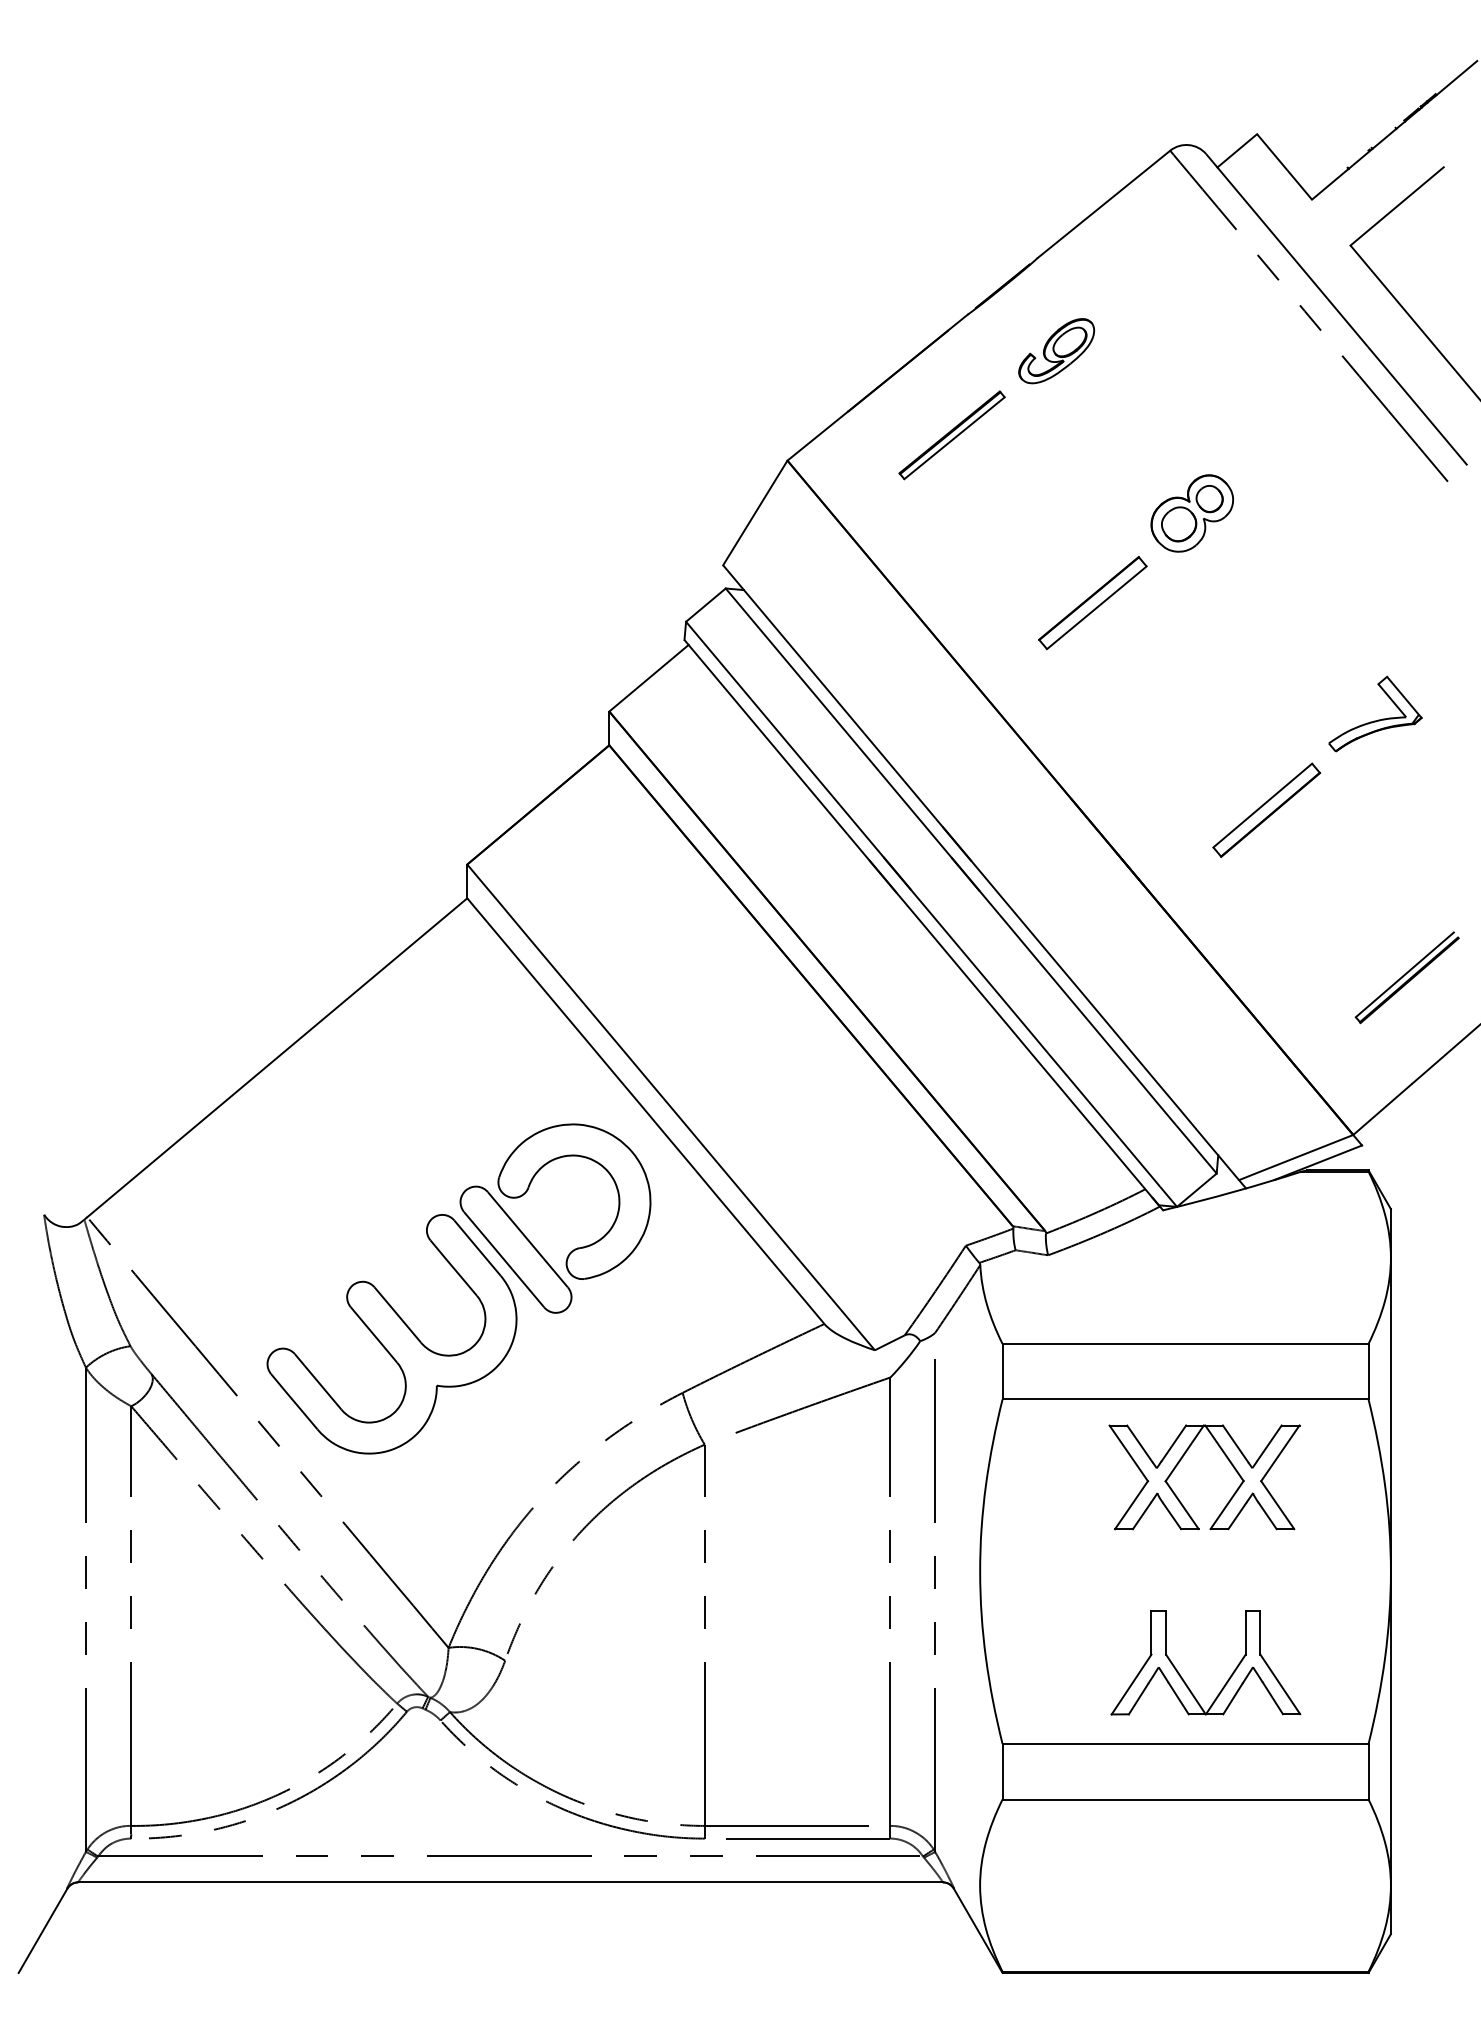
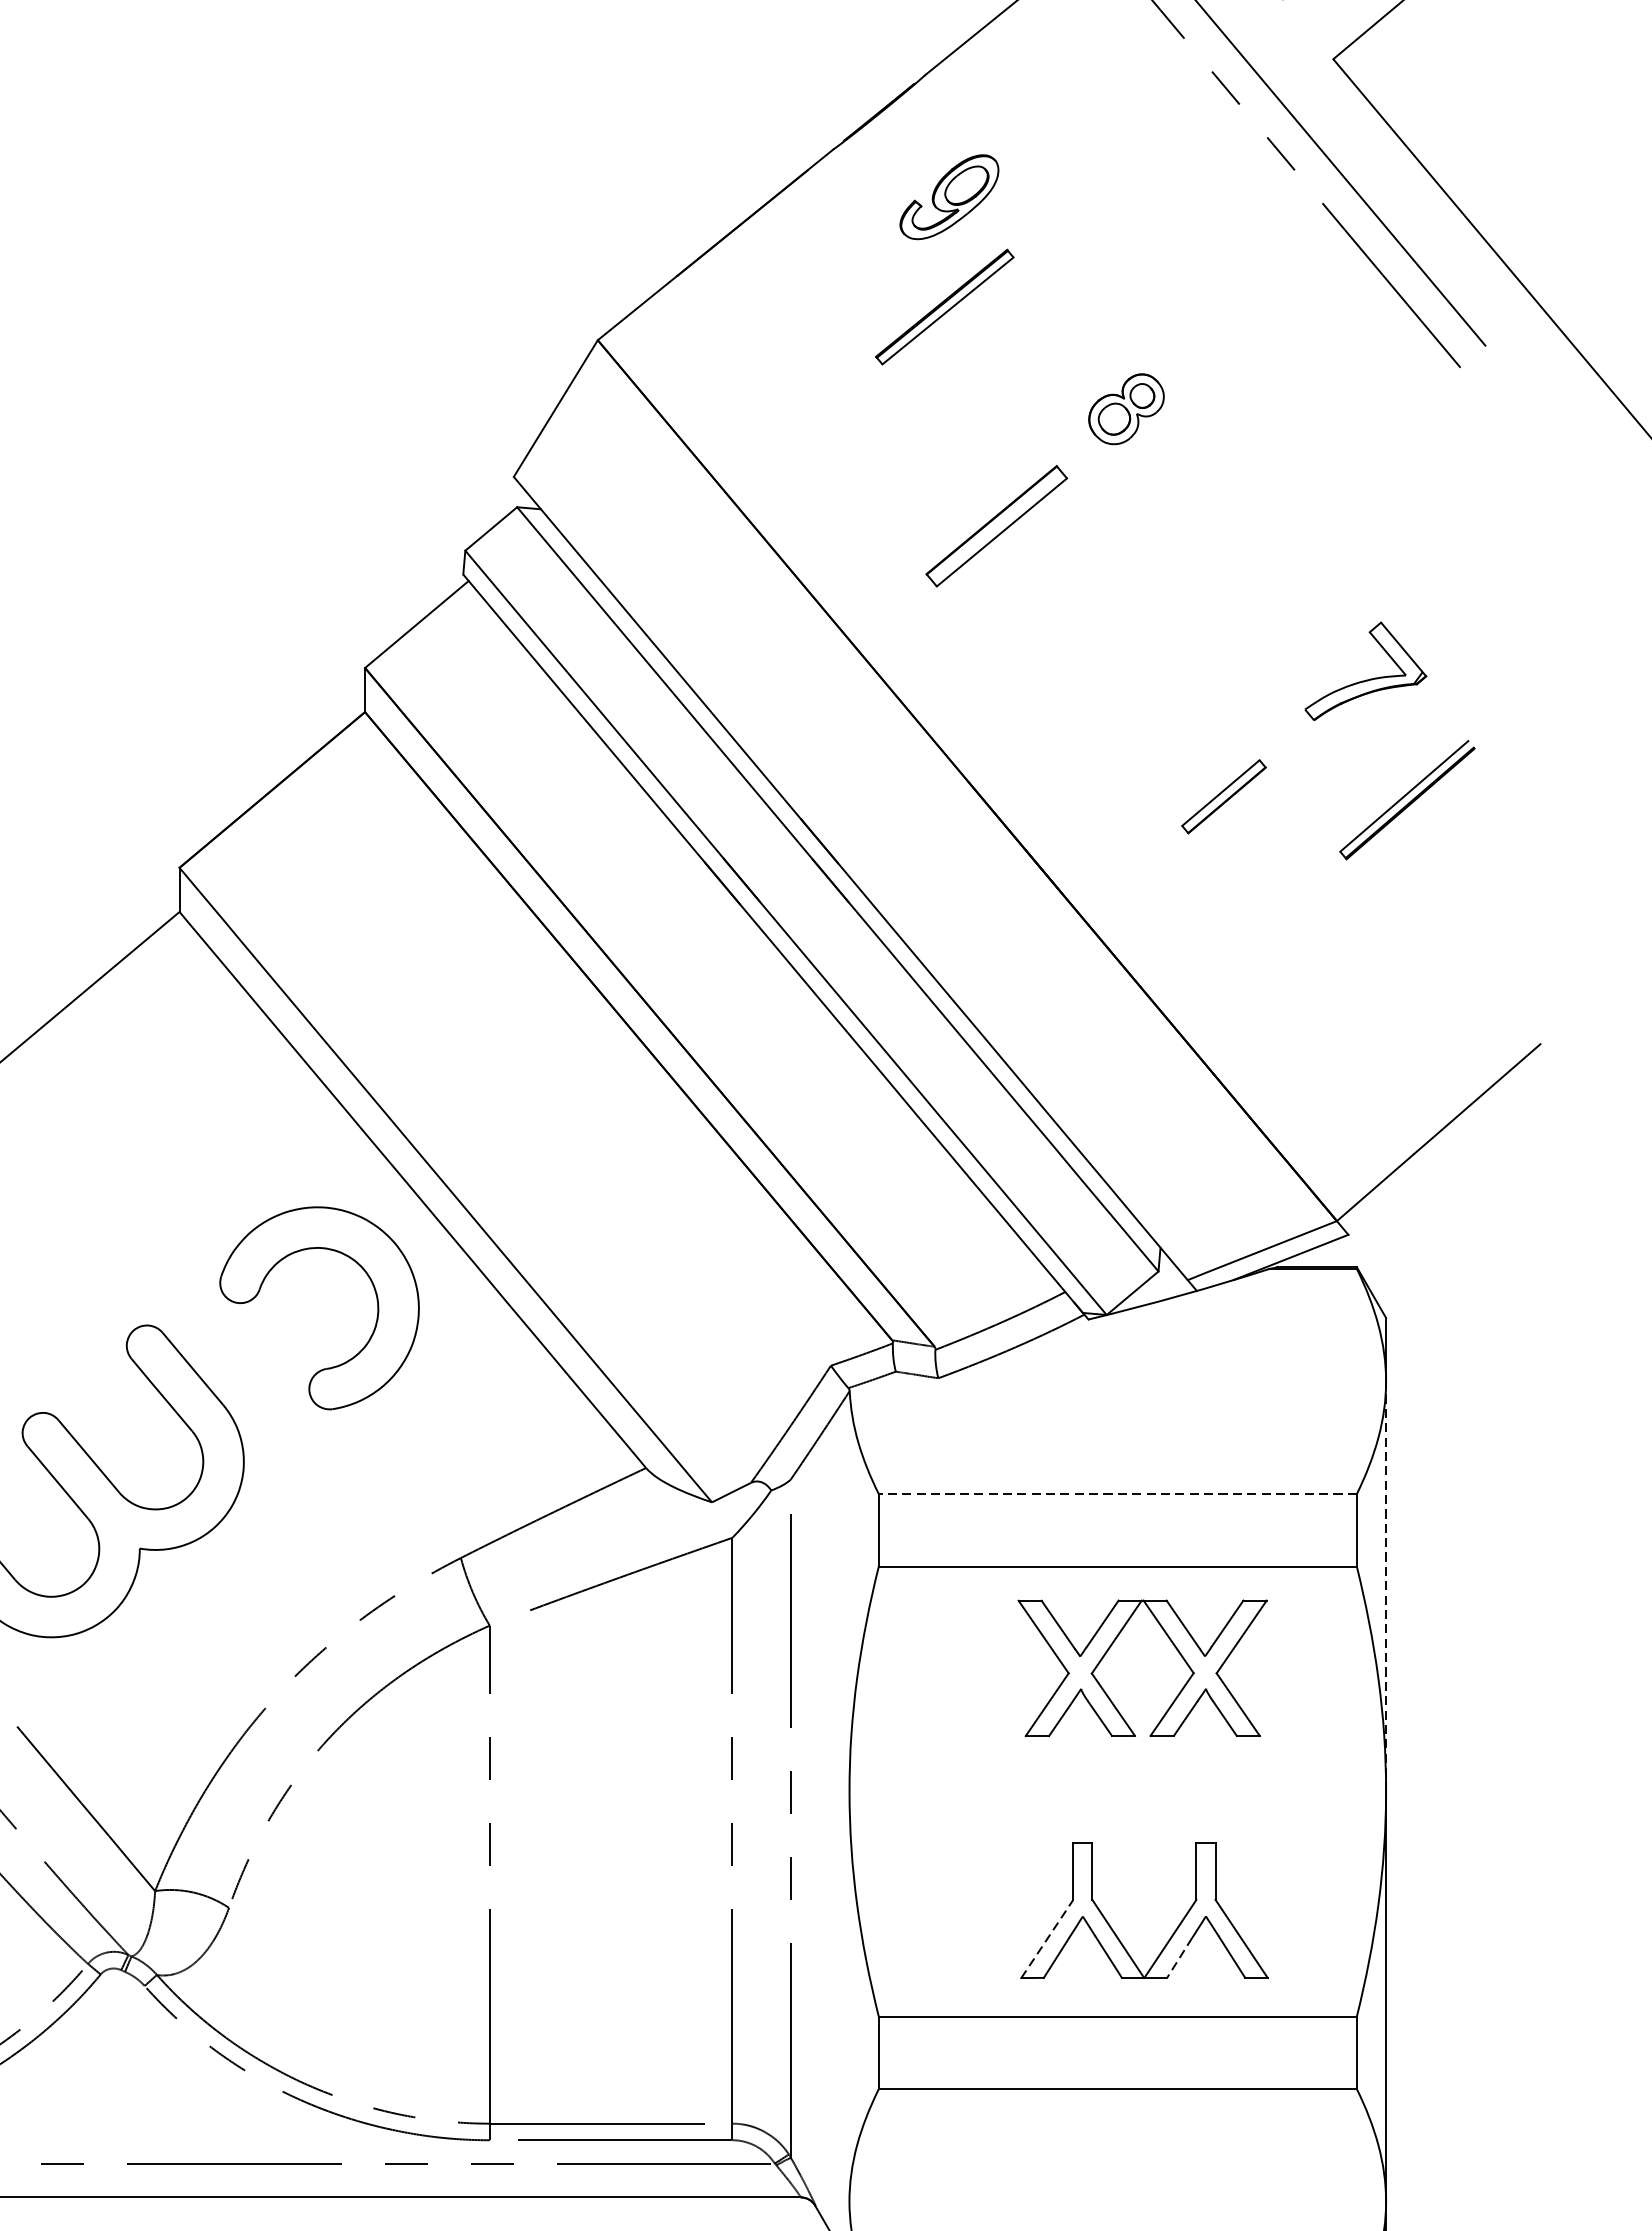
part: (951, 435) -> (944, 307), moved
part: (1191, 513) -> (1125, 409), size x0.7
part: (1266, 809) -> (1223, 795), size x0.6
part: (1406, 977) -> (1406, 799), moved
part: (515, 1249) -> (242, 1370), removed
line: (1185, 1343) -> (1117, 1493), solid -> dashed
line: (1390, 1414) -> (1385, 1586), solid -> dashed
line: (1131, 1684) -> (1047, 1938), solid -> dashed
line: (1232, 1699) -> (1179, 1958), solid -> dashed

